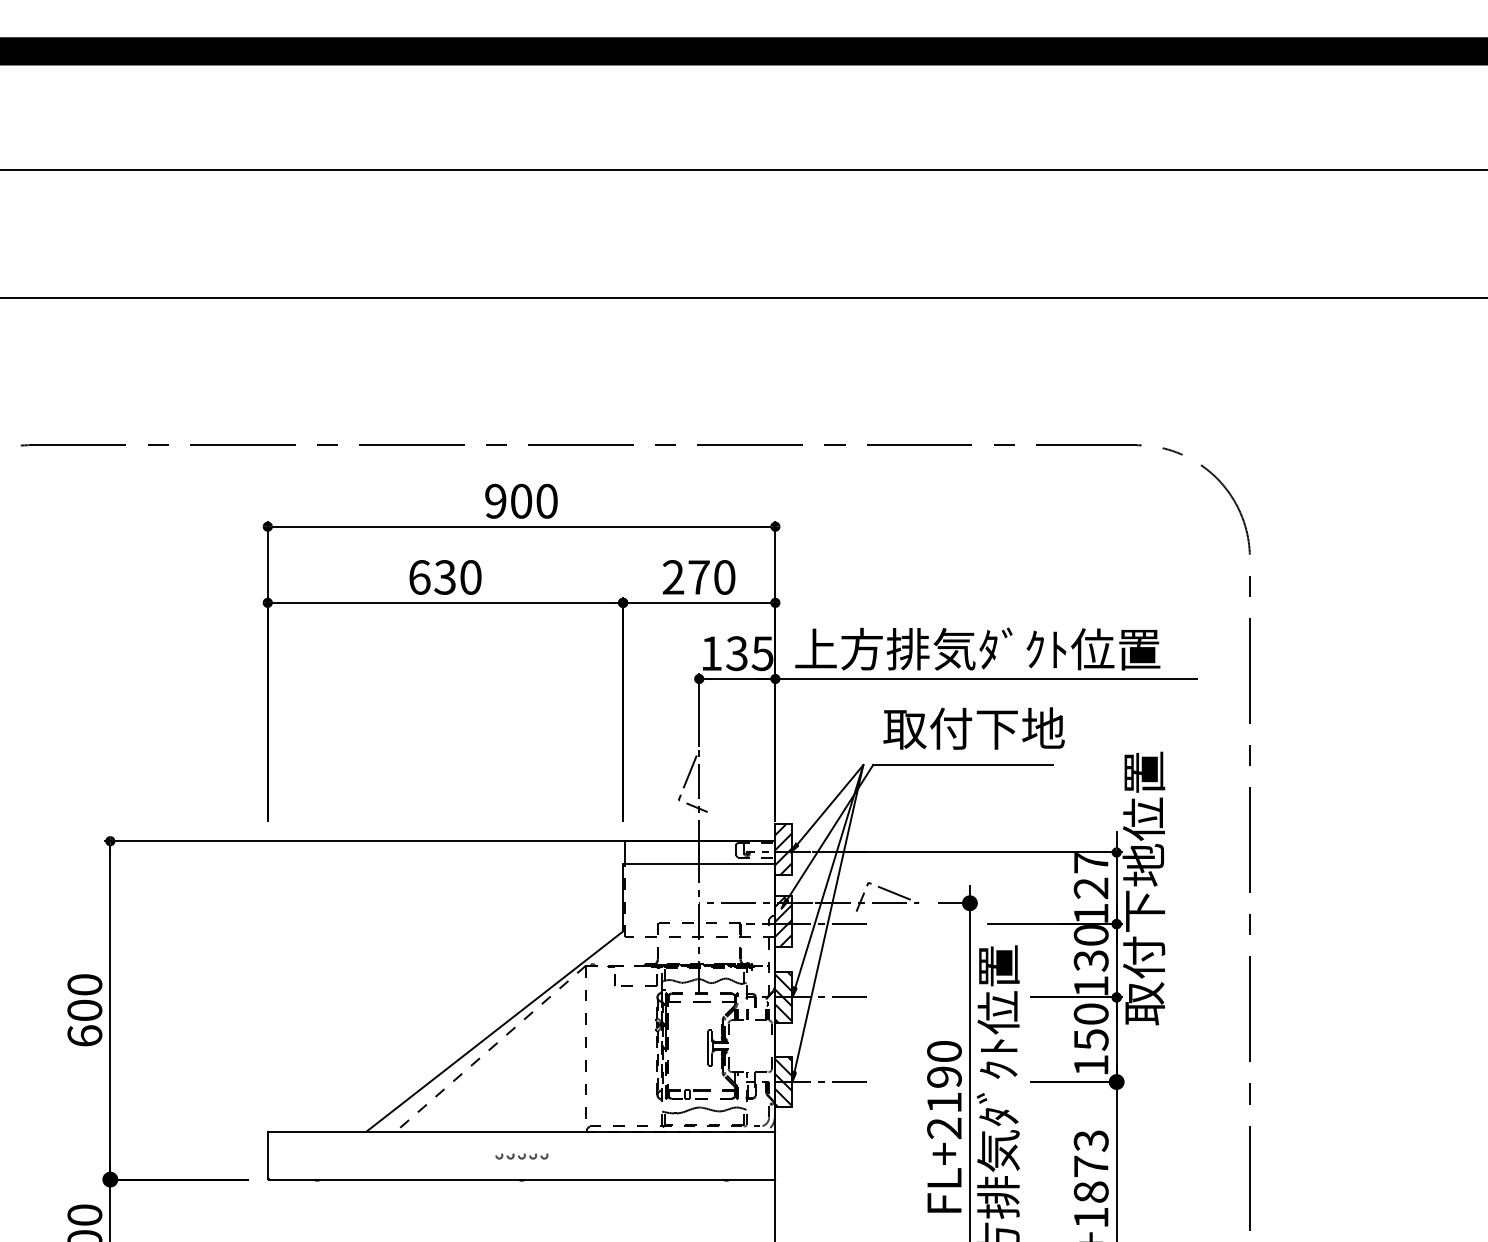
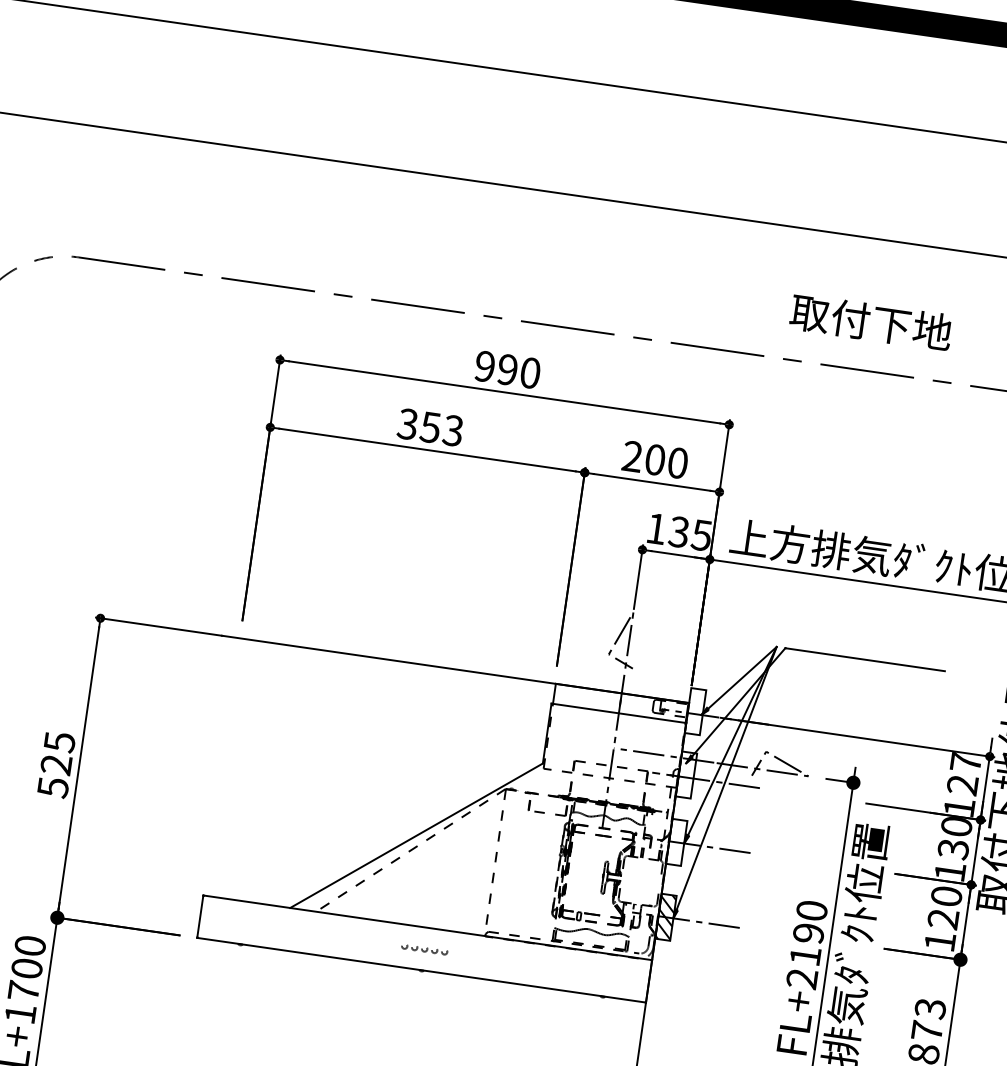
text: (521, 500) -> (507, 369), 900 -> 990
text: (444, 577) -> (429, 427), 630 -> 353
text: (698, 577) -> (654, 459), 270 -> 200
text: (973, 728) -> (870, 322), moved
hatch: (783, 849) -> (695, 711), removed
hatch: (783, 920) -> (686, 774), removed
hatch: (783, 997) -> (676, 842), removed
text: (84, 1010) -> (56, 764), 600 -> 525
text: (1090, 1040) -> (942, 919), 150 -> 120

